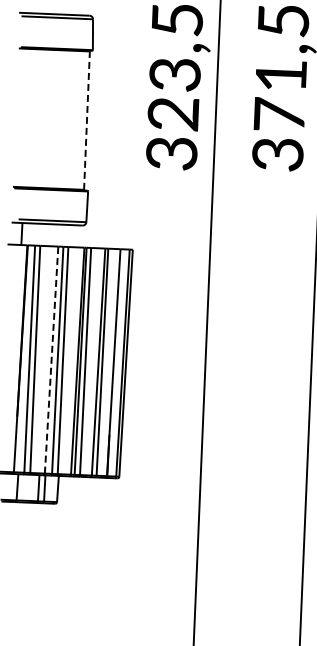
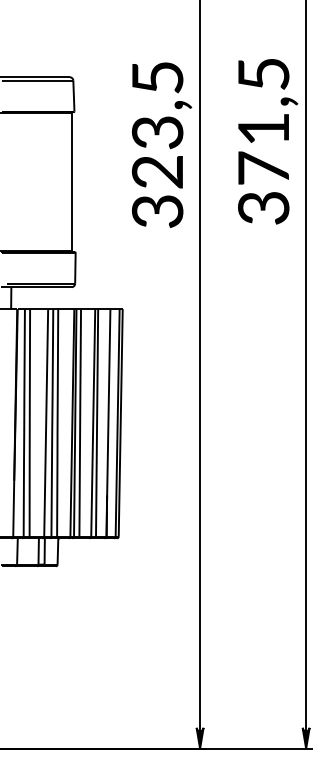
line: (86, 119) -> (71, 181), dashed -> solid
line: (51, 359) -> (46, 422), dashed -> solid

